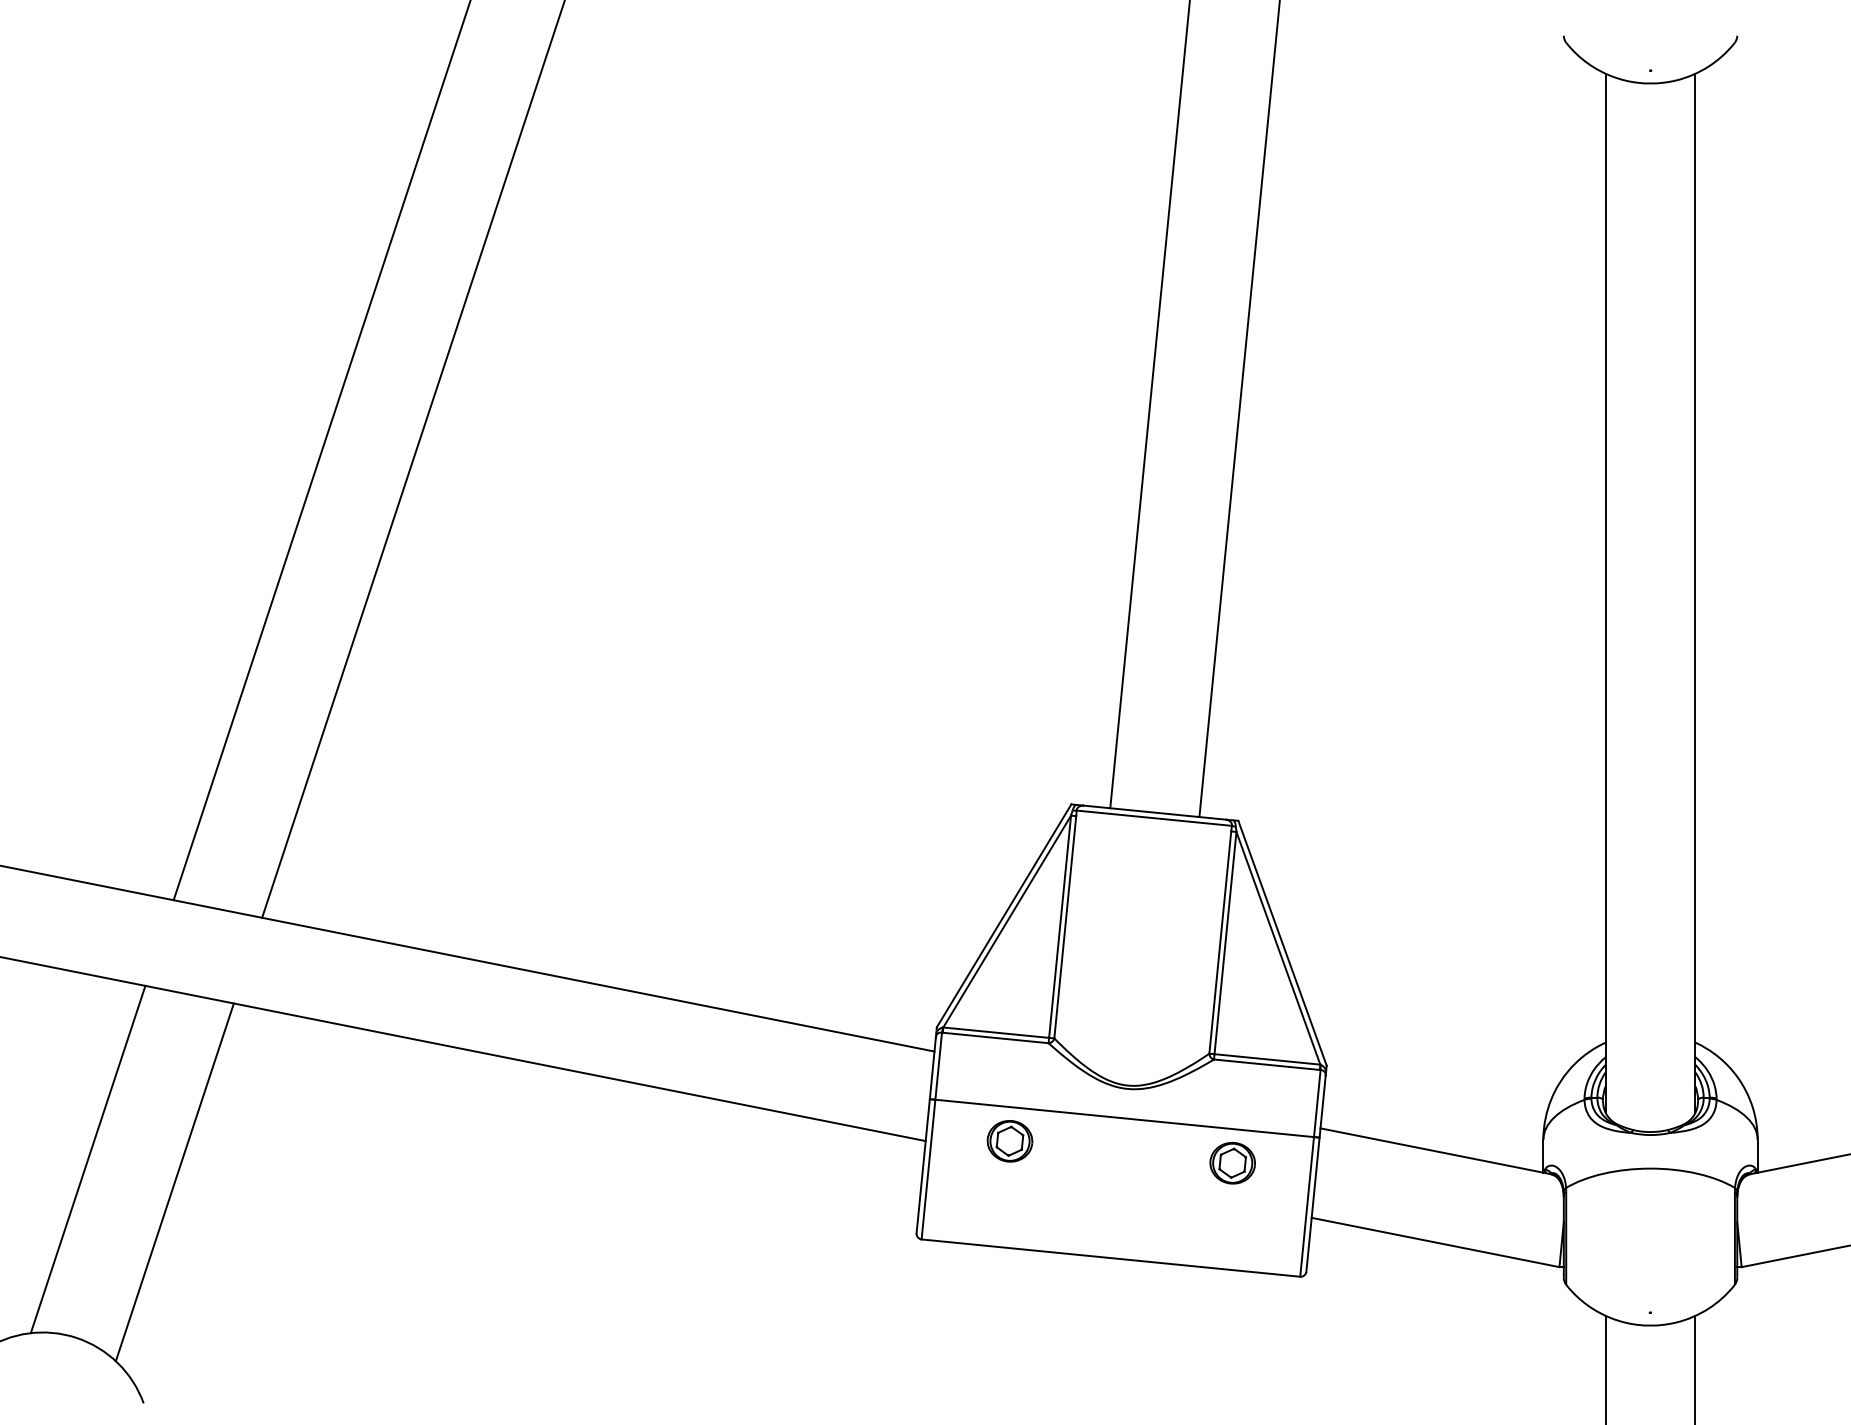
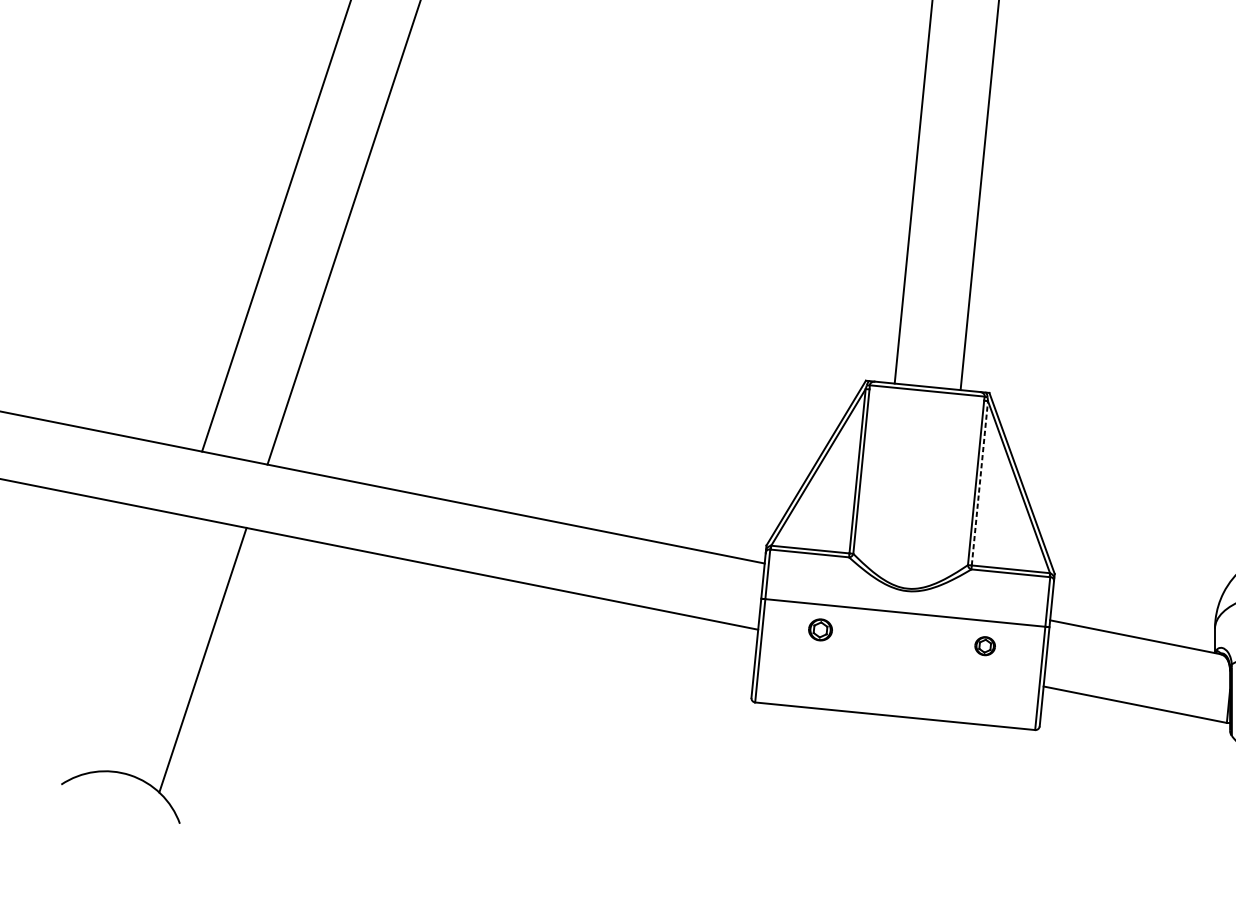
line: (1225, 943) -> (979, 483), solid -> dashed
part: (1009, 1141) -> (820, 630), size x0.7
line: (87, 1159) -> (138, 643), removed
part: (1232, 1163) -> (985, 646), size x0.6

